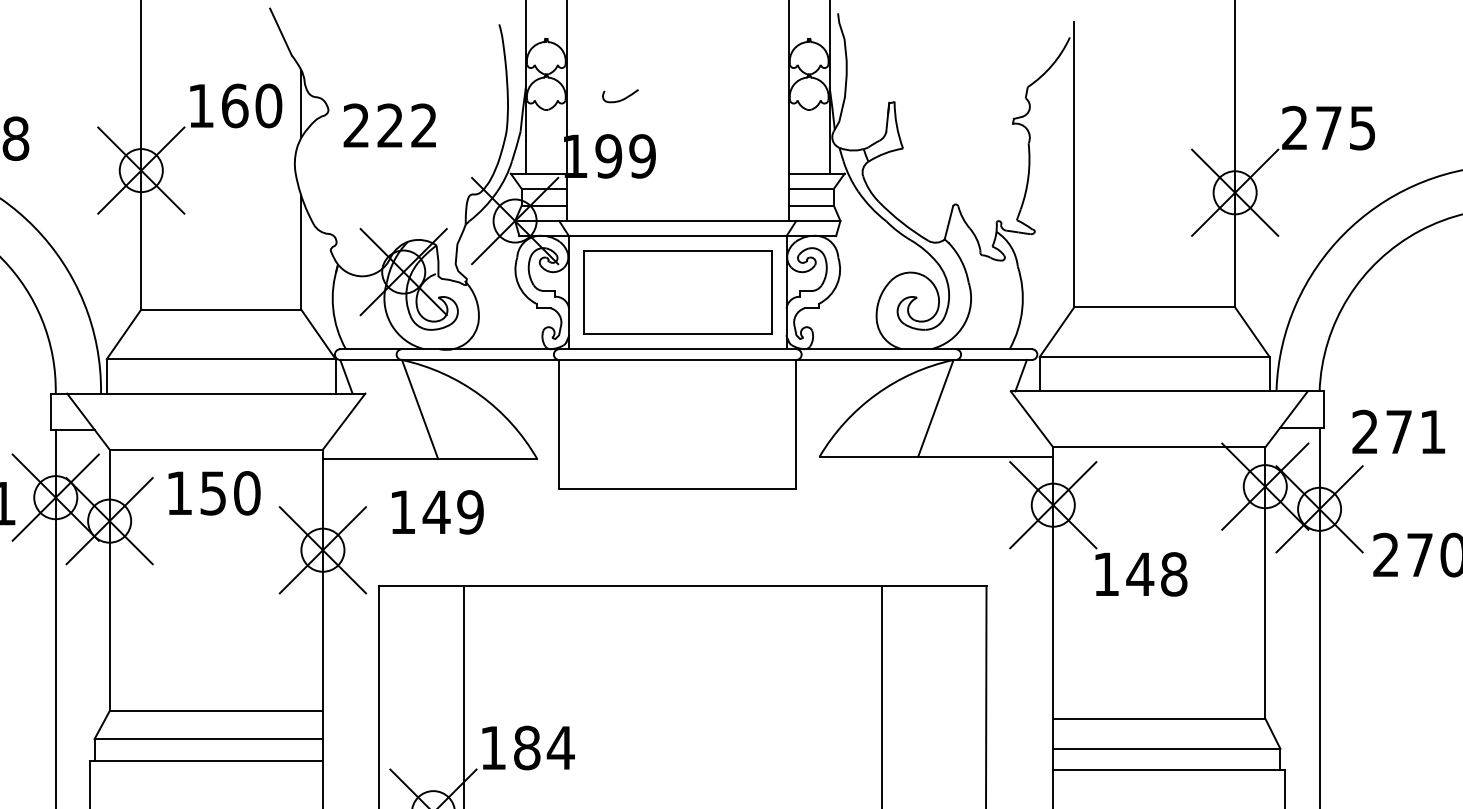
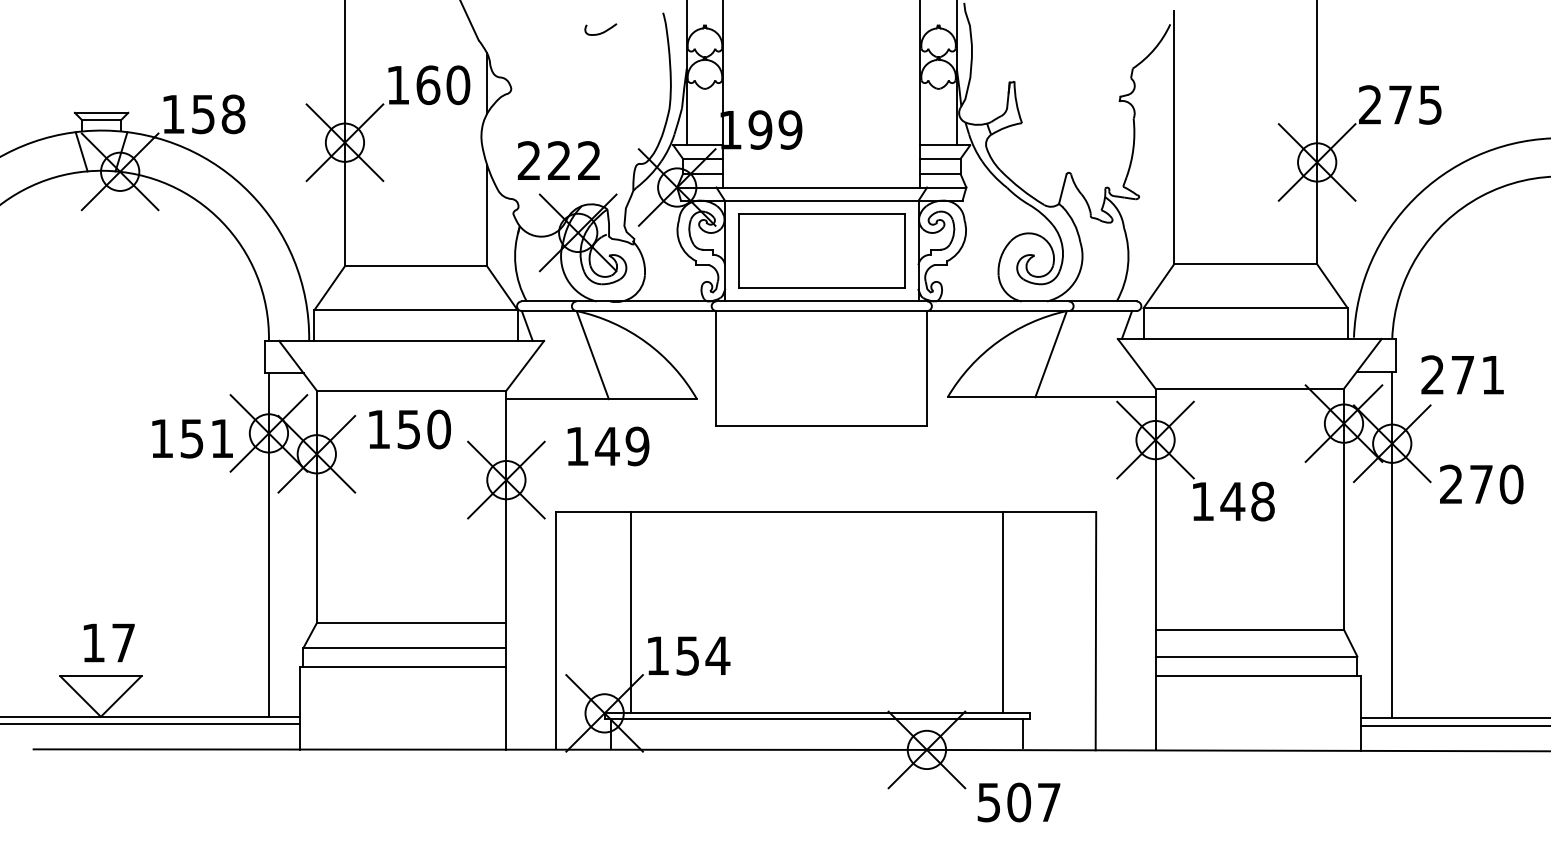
curve: (620, 99) -> (600, 32), moved
text: (389, 125) -> (558, 160), moved
text: (526, 747) -> (687, 655), 184 -> 154

